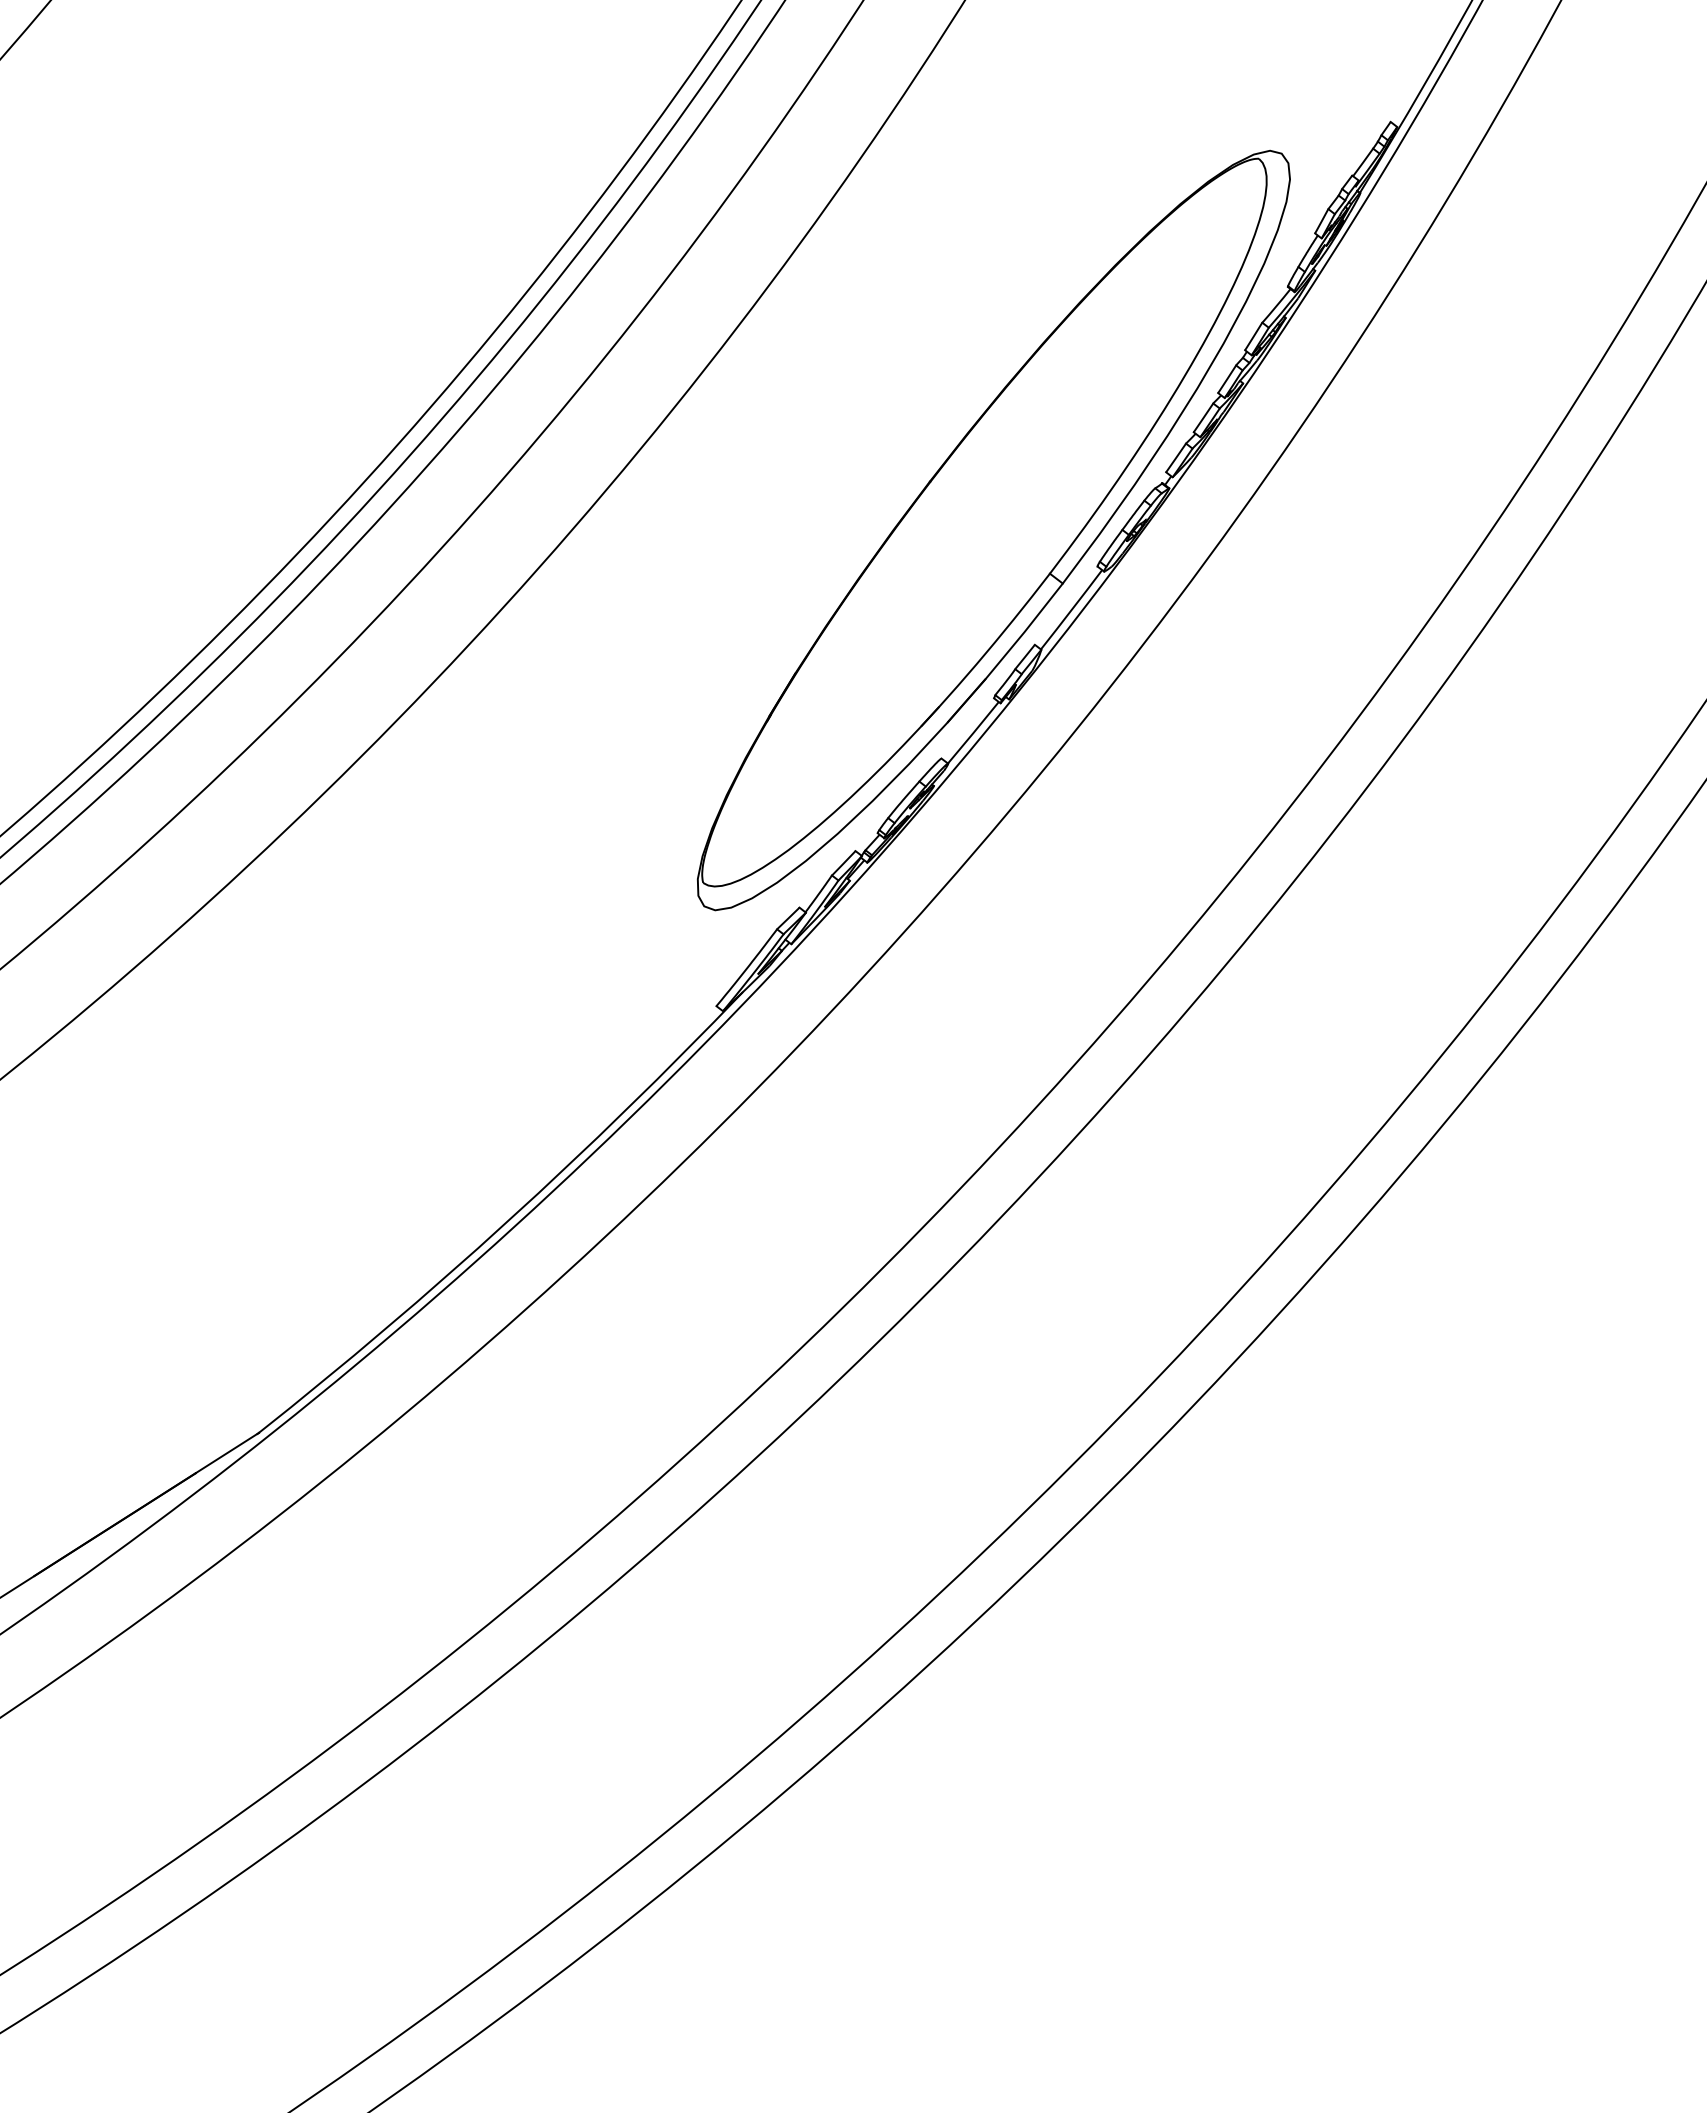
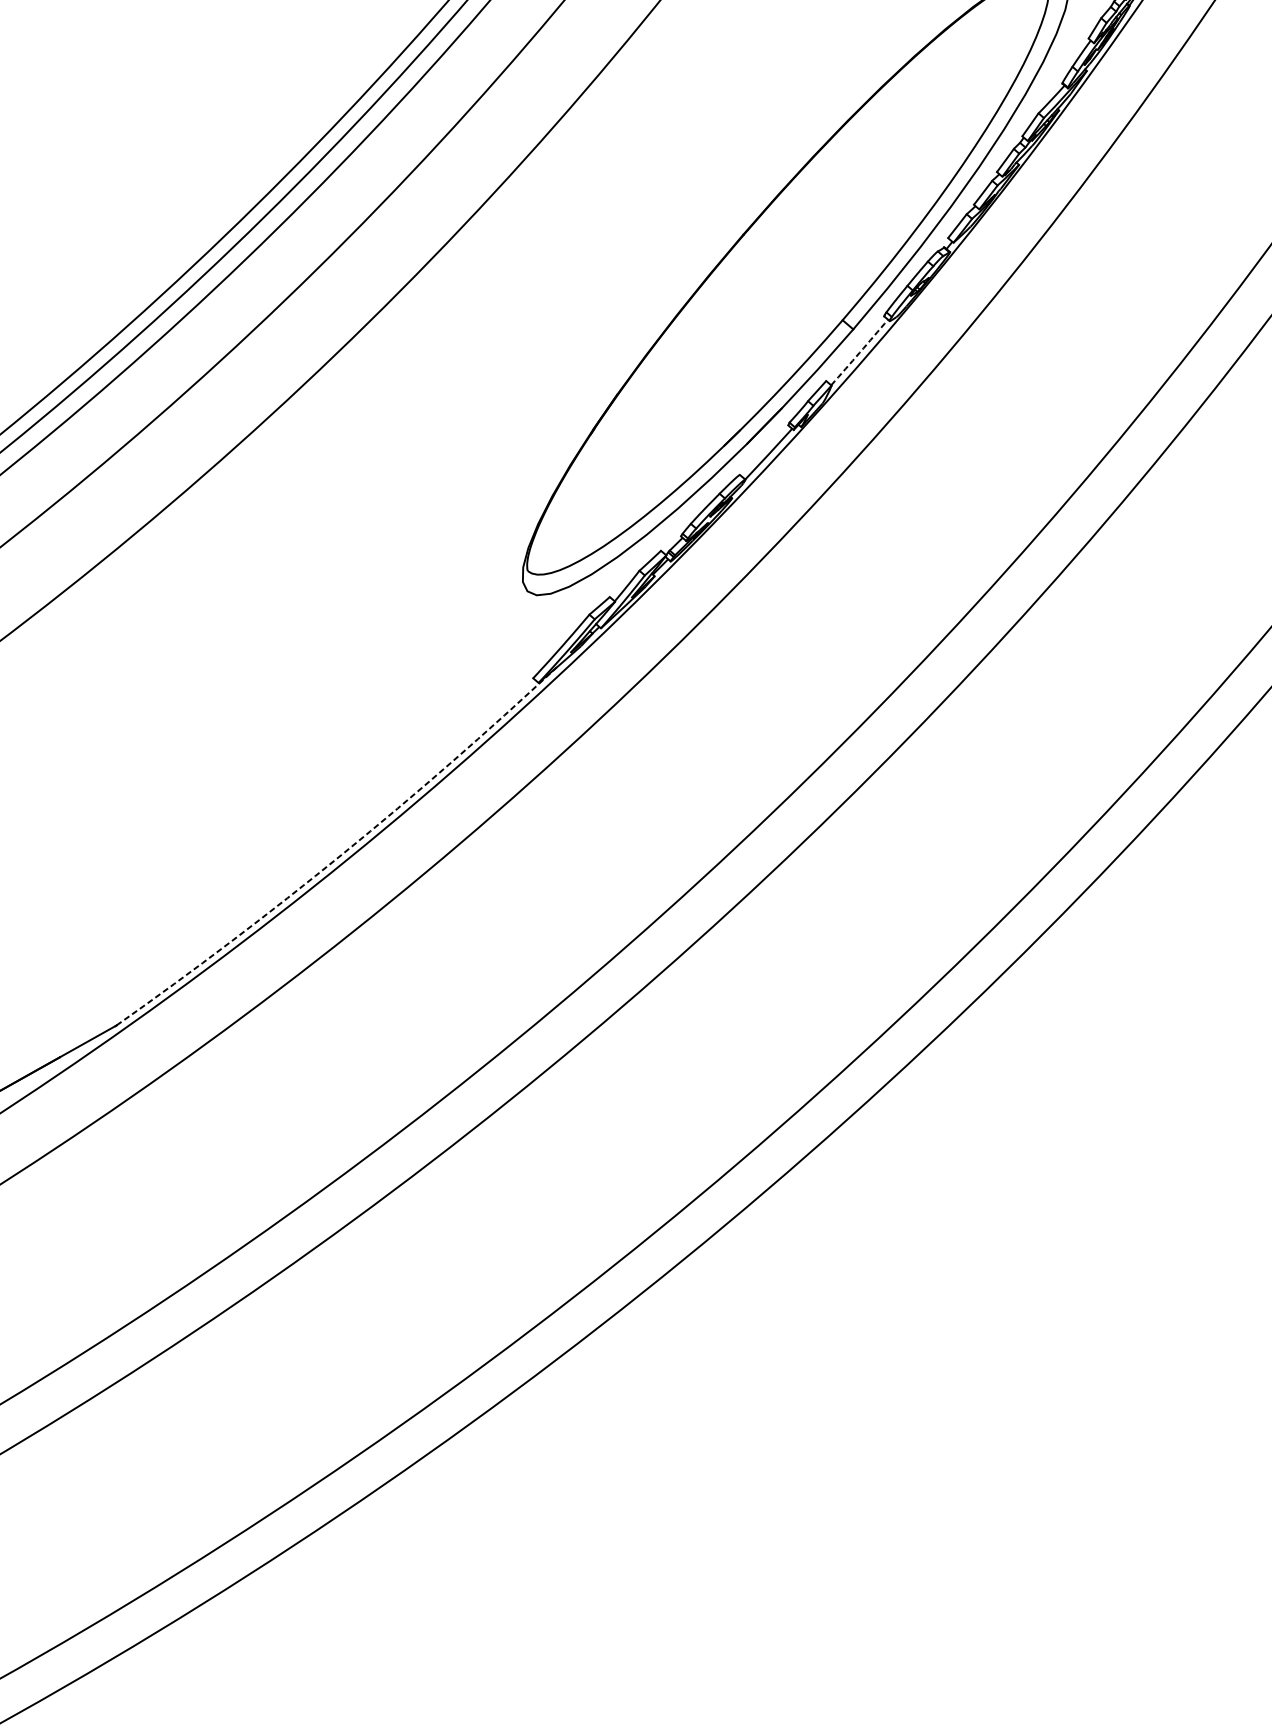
arc: (1071, 609) -> (859, 352), solid -> dashed
arc: (508, 1220) -> (342, 853), solid -> dashed

